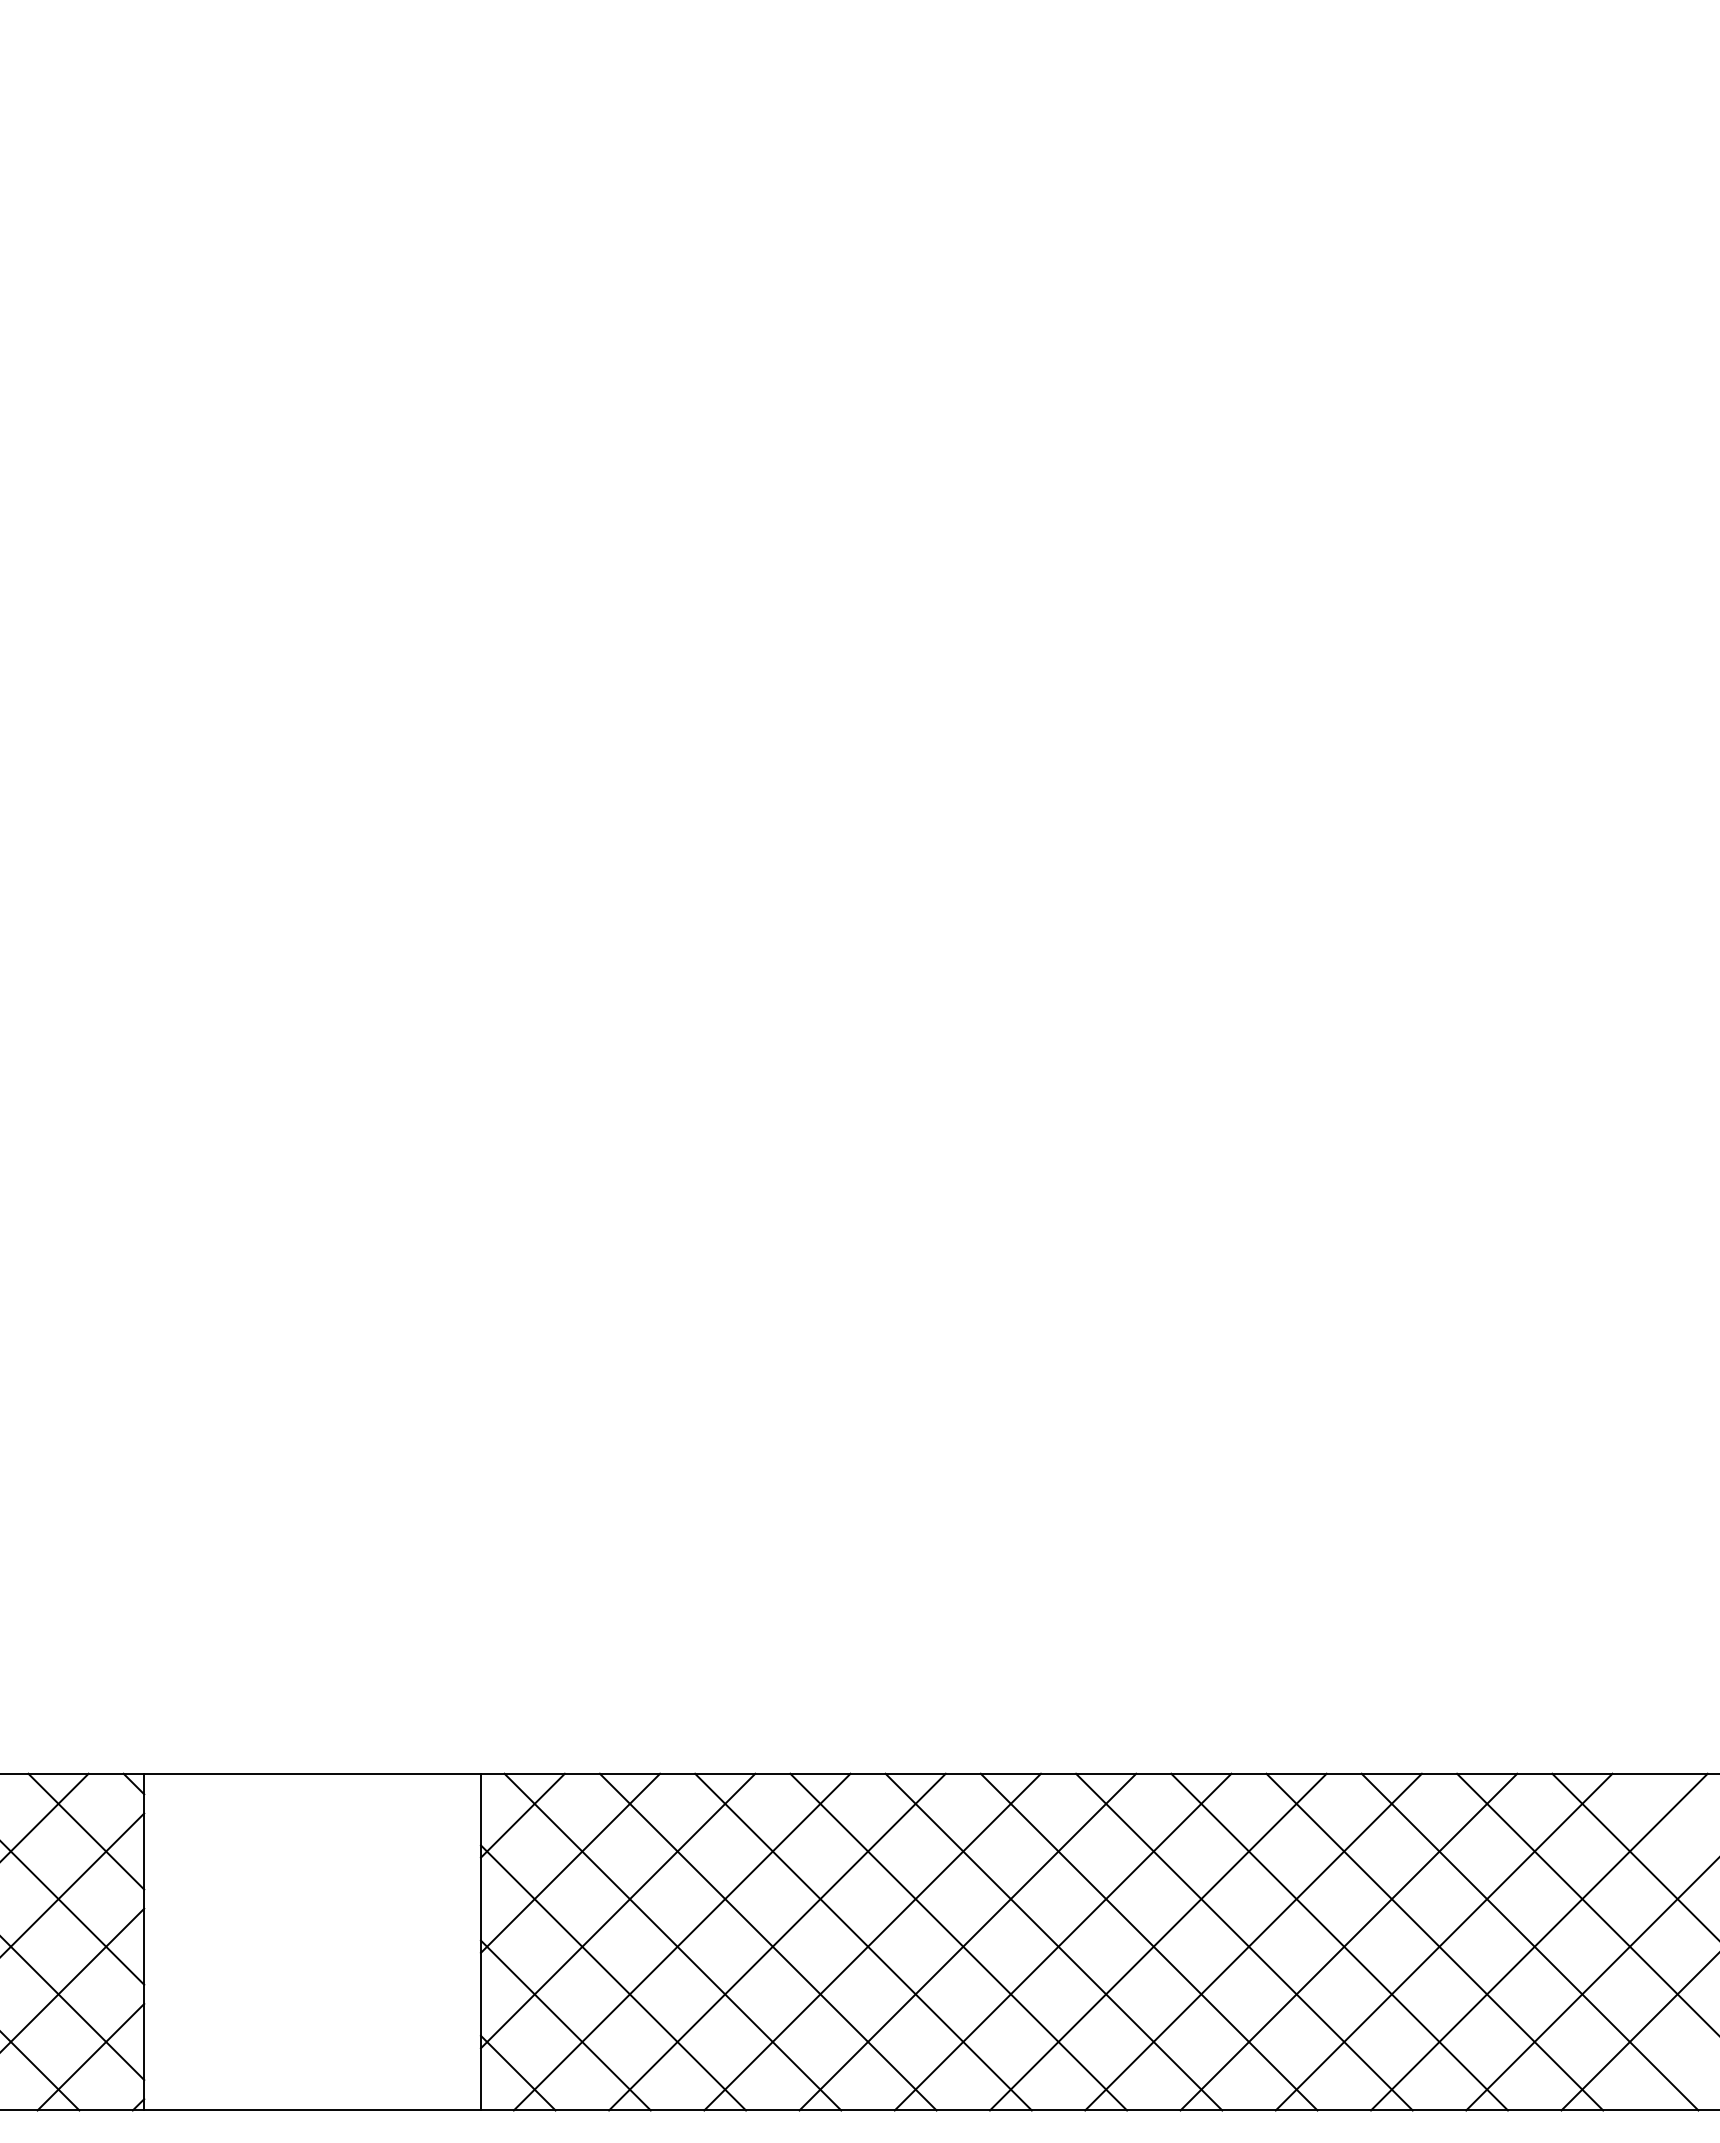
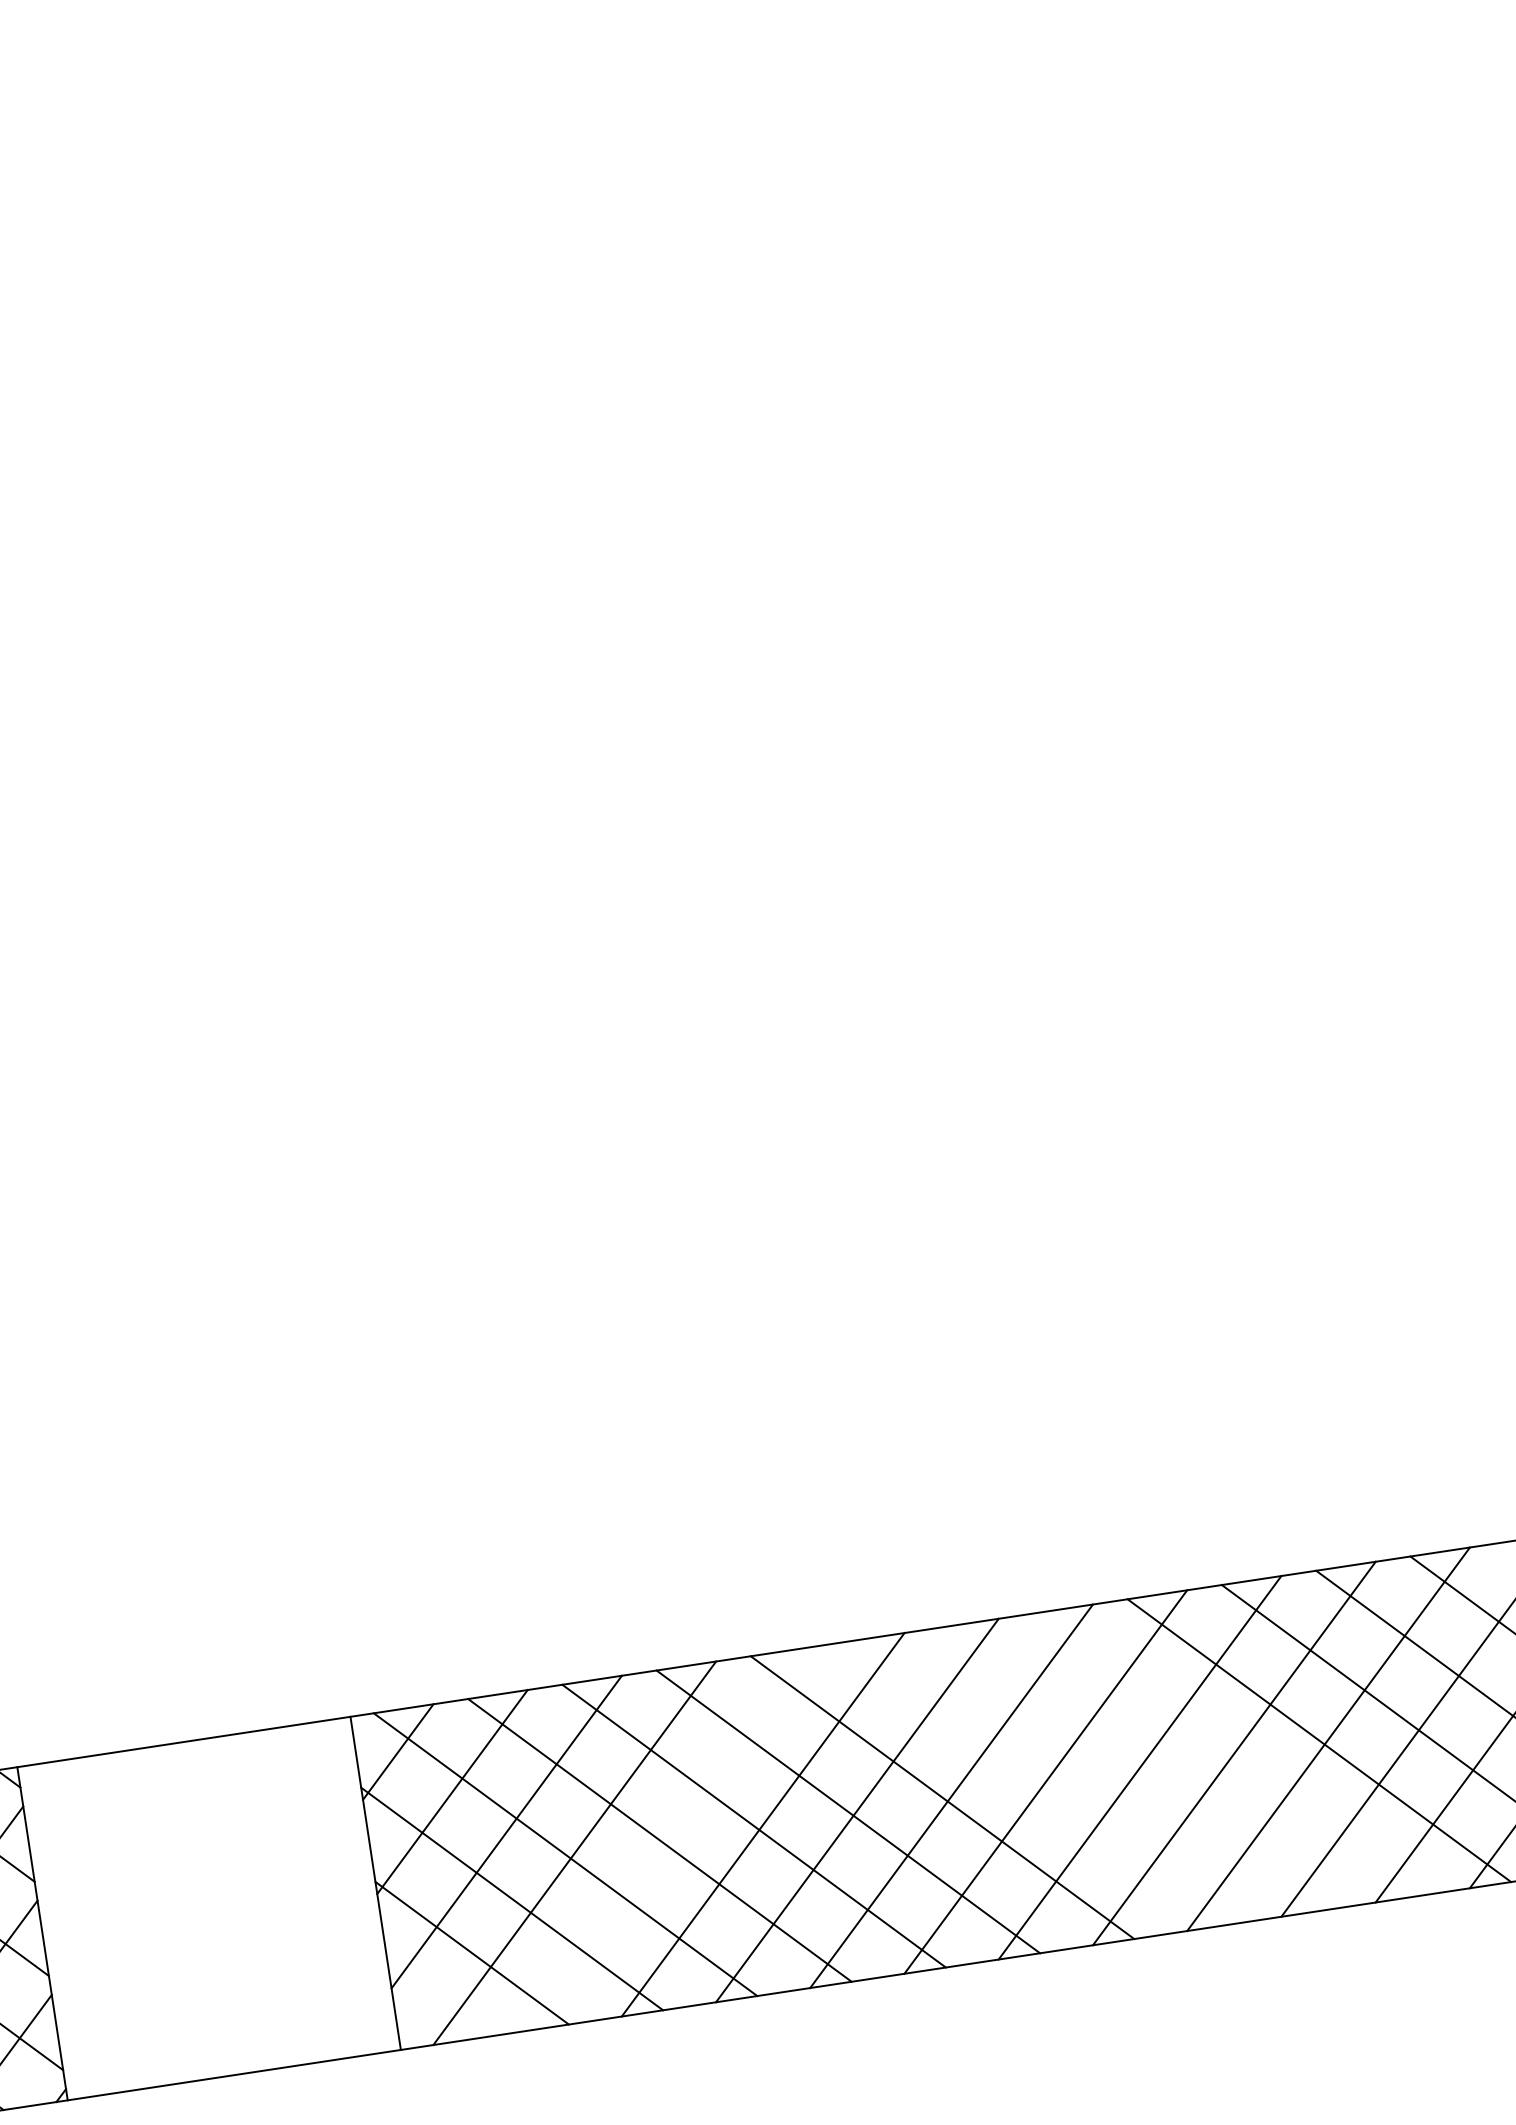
line: (777, 1941) -> (668, 1838), removed
line: (1148, 1941) -> (1036, 1782), removed
line: (1244, 1941) -> (1130, 1768), removed
line: (1339, 1941) -> (1224, 1754), removed
line: (517, 2072) -> (431, 2006), removed

